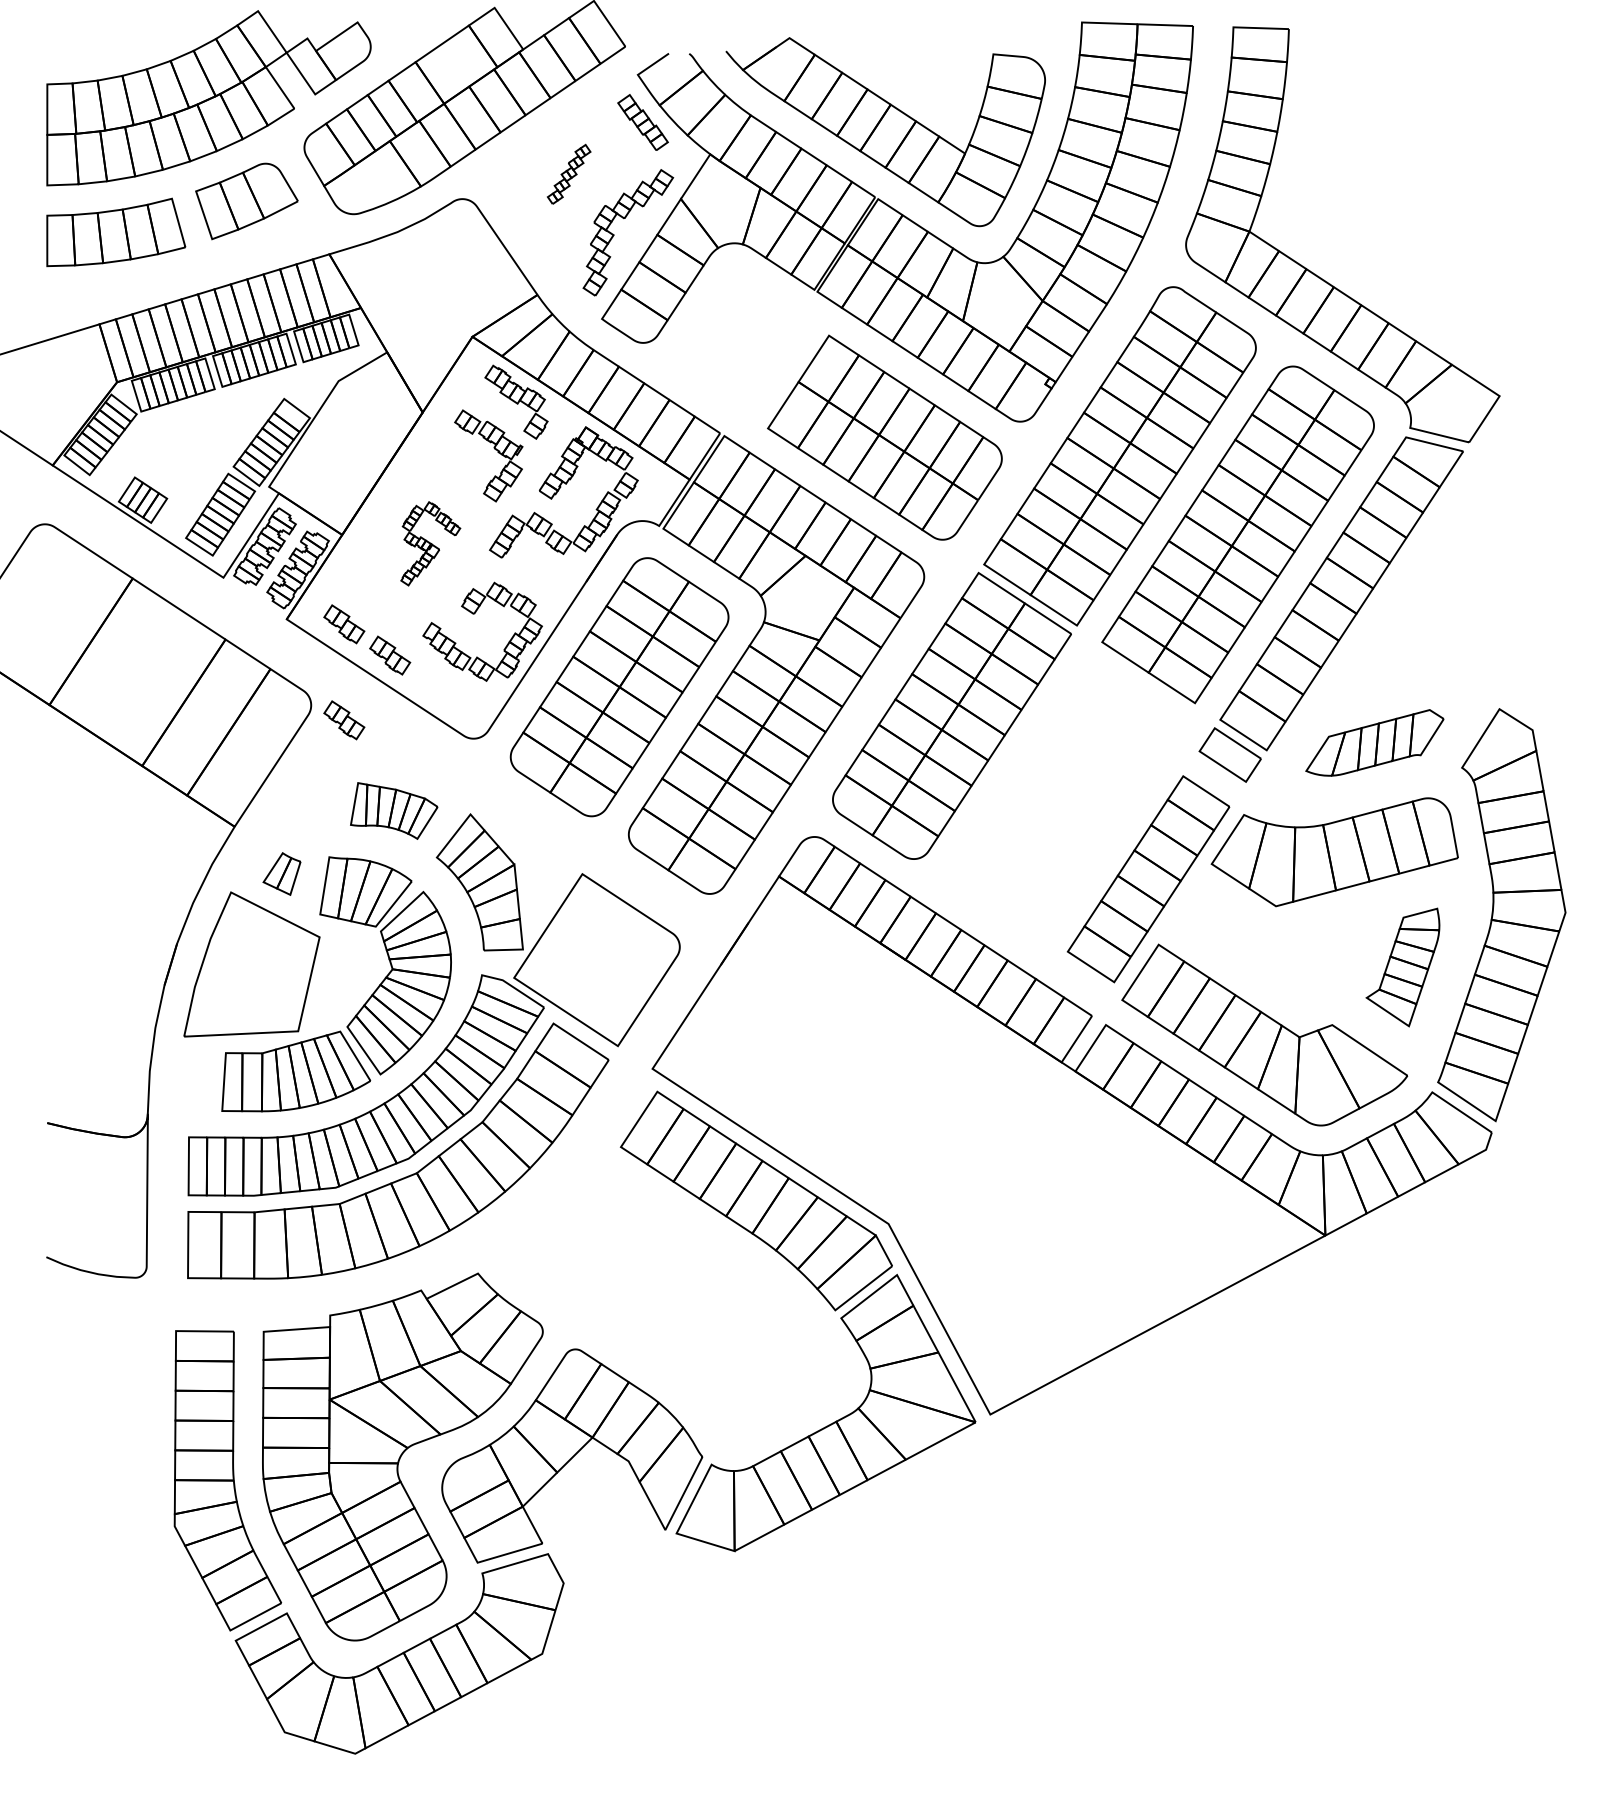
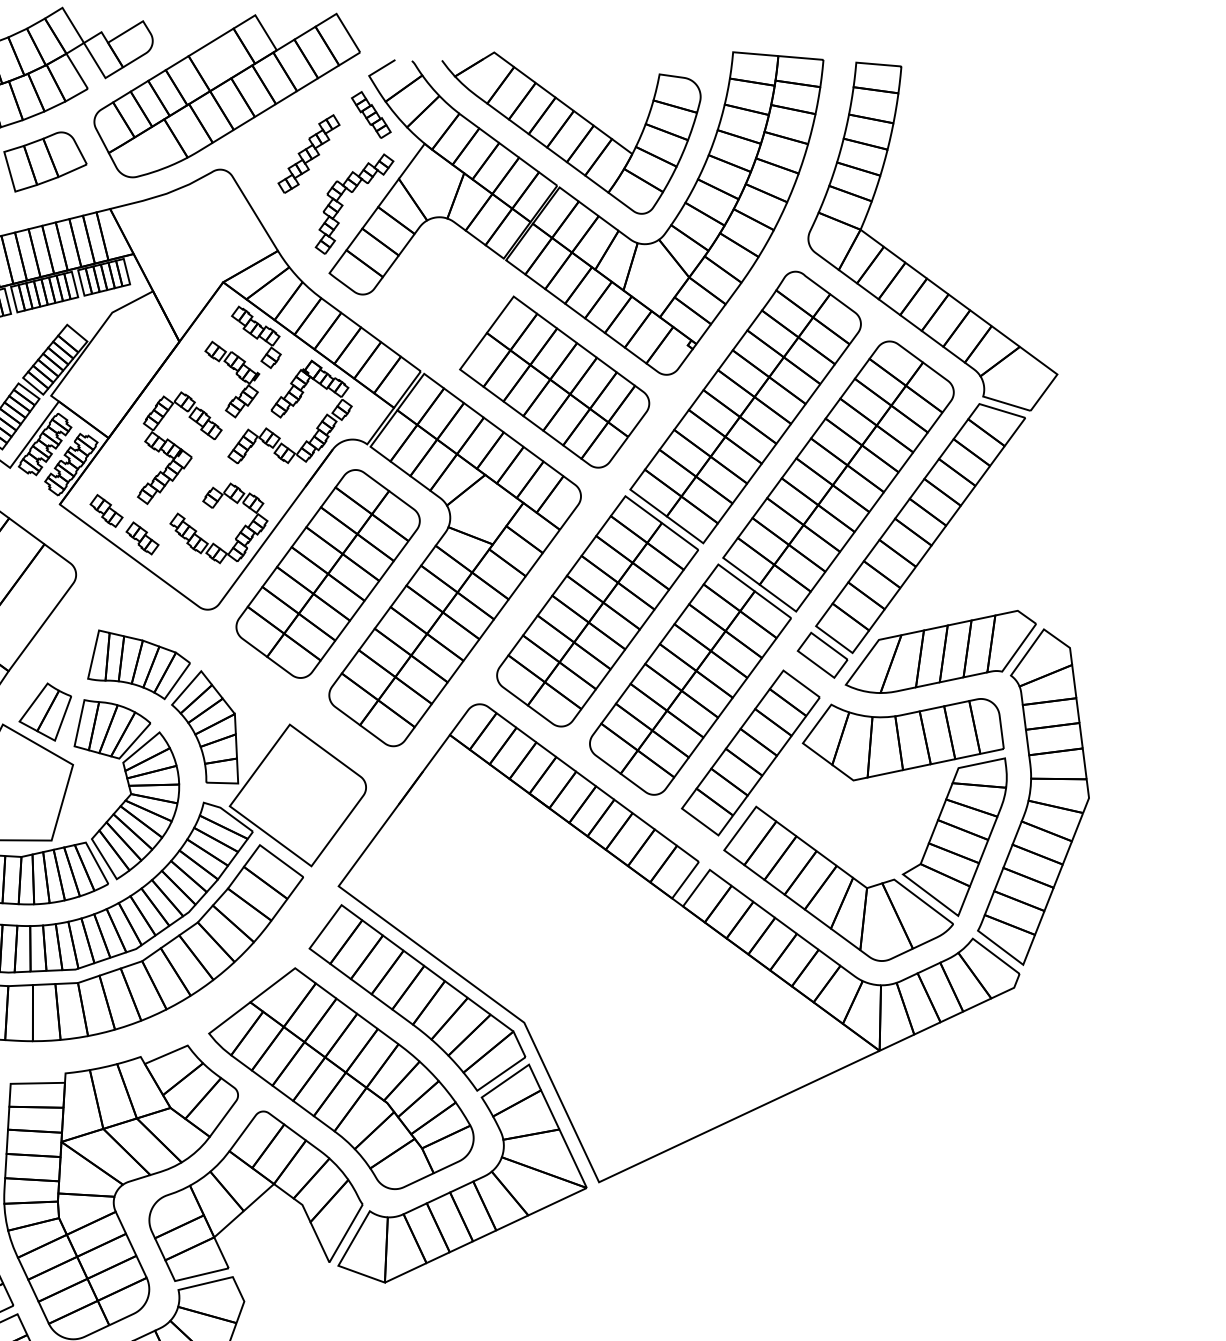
part: (568, 174) -> (308, 154), size x1.67
part: (430, 543) -> (180, 448), size x1.67
part: (344, 720) -> (102, 589), removed
part: (1374, 742) -> (940, 651), size x1.67
part: (1069, 793) -> (690, 679), added
part: (393, 810) -> (138, 664), size x1.43
part: (281, 873) -> (44, 711), size x1.67
part: (1402, 967) -> (953, 835), size x1.67
part: (668, 1303) -> (341, 1078), added

